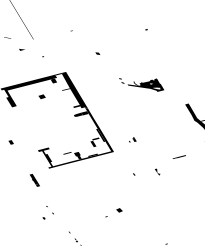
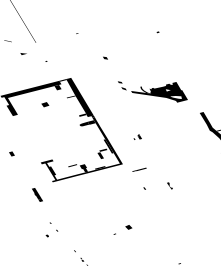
part: (141, 84) -> (152, 91), size x1.43
part: (132, 139) -> (137, 136), moved
line: (178, 156) -> (138, 169), moved

